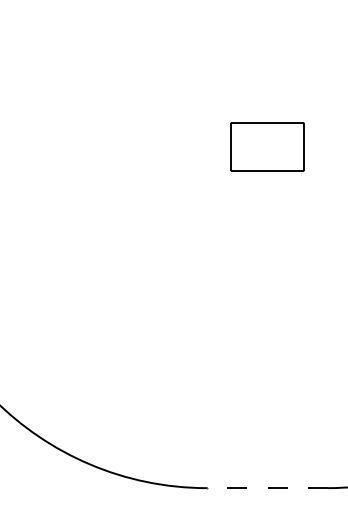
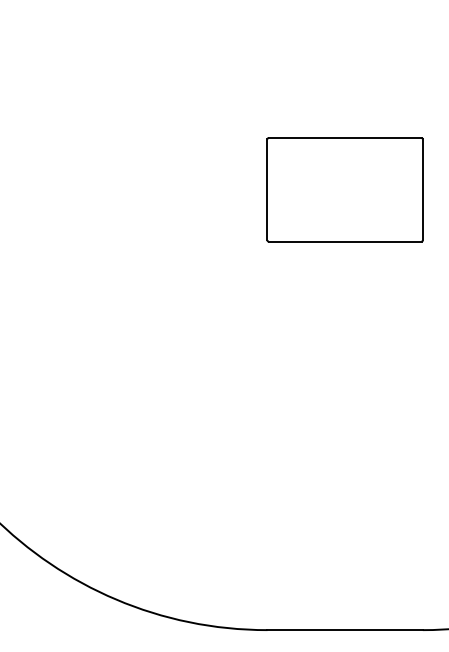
part: (267, 146) -> (345, 189), size x1.67
line: (267, 488) -> (345, 630), dashed -> solid

